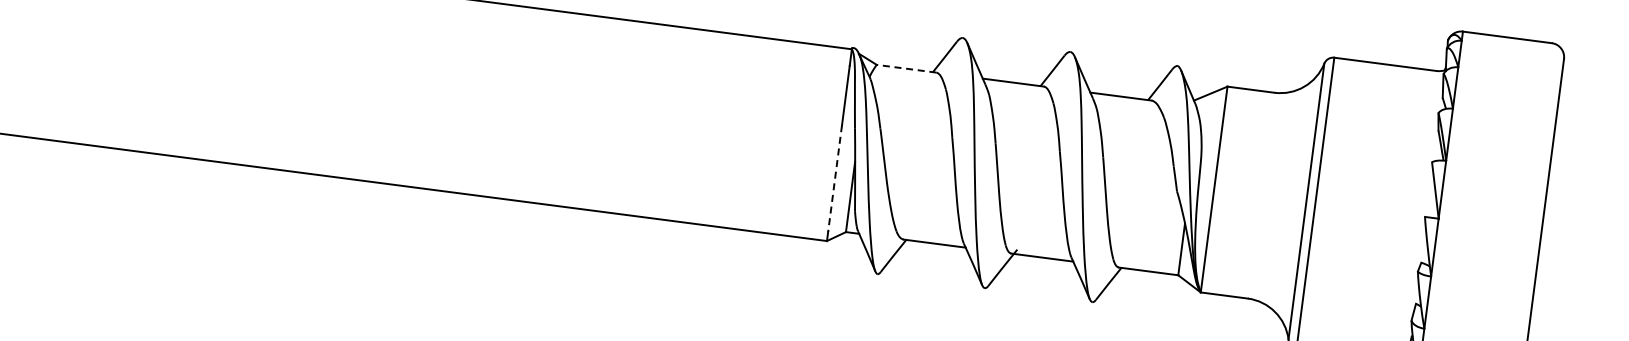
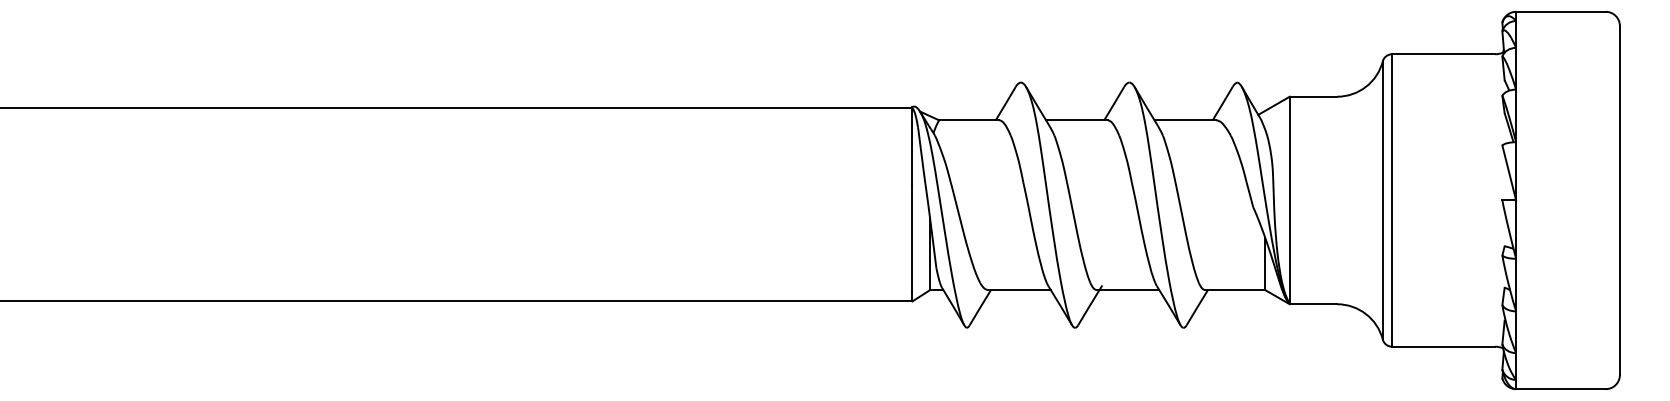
line: (905, 68) -> (968, 120), dashed -> solid
line: (835, 178) -> (912, 238), dashed -> solid

